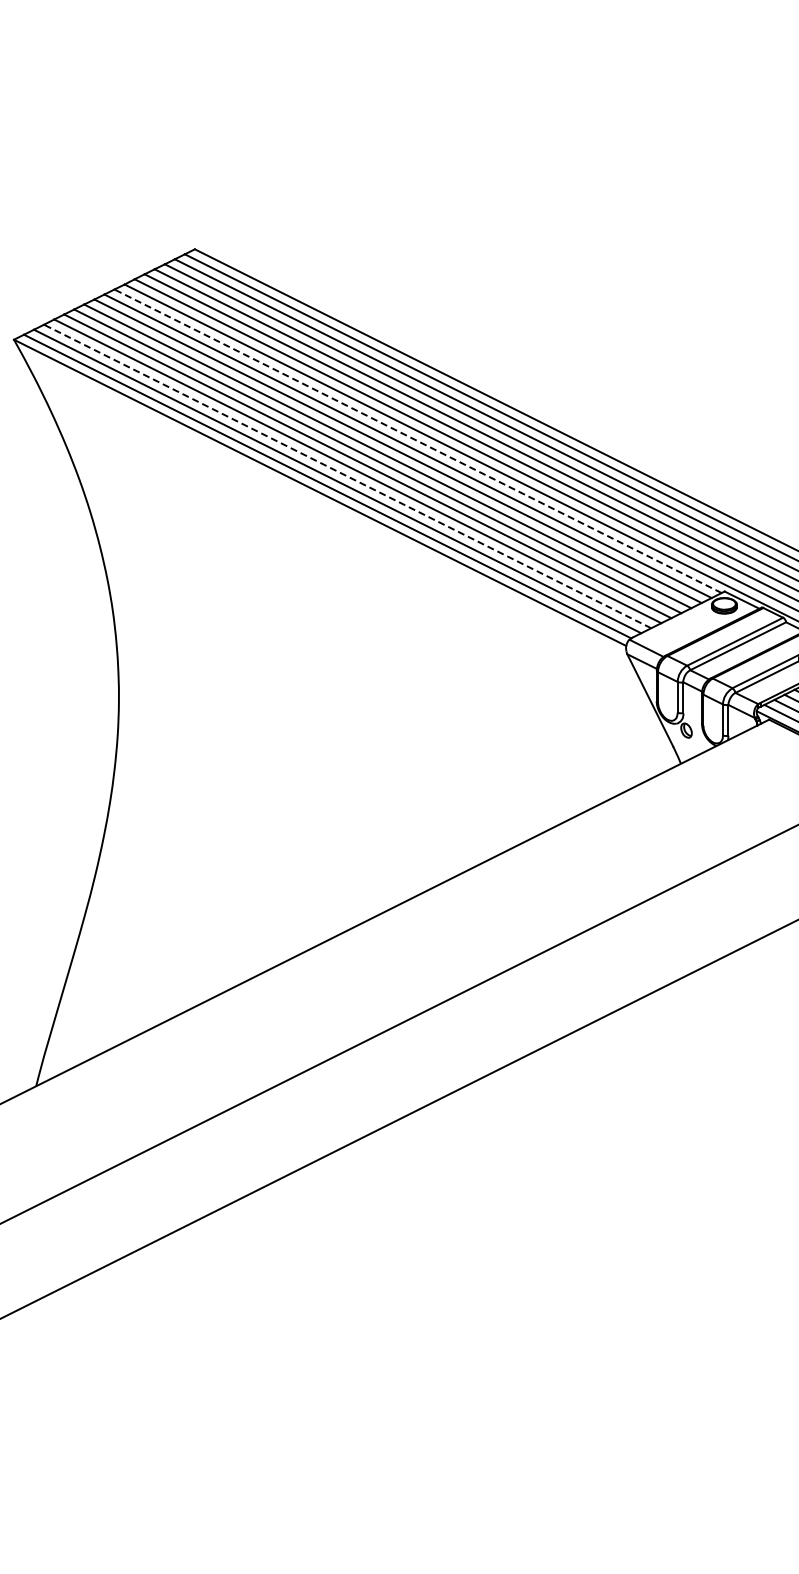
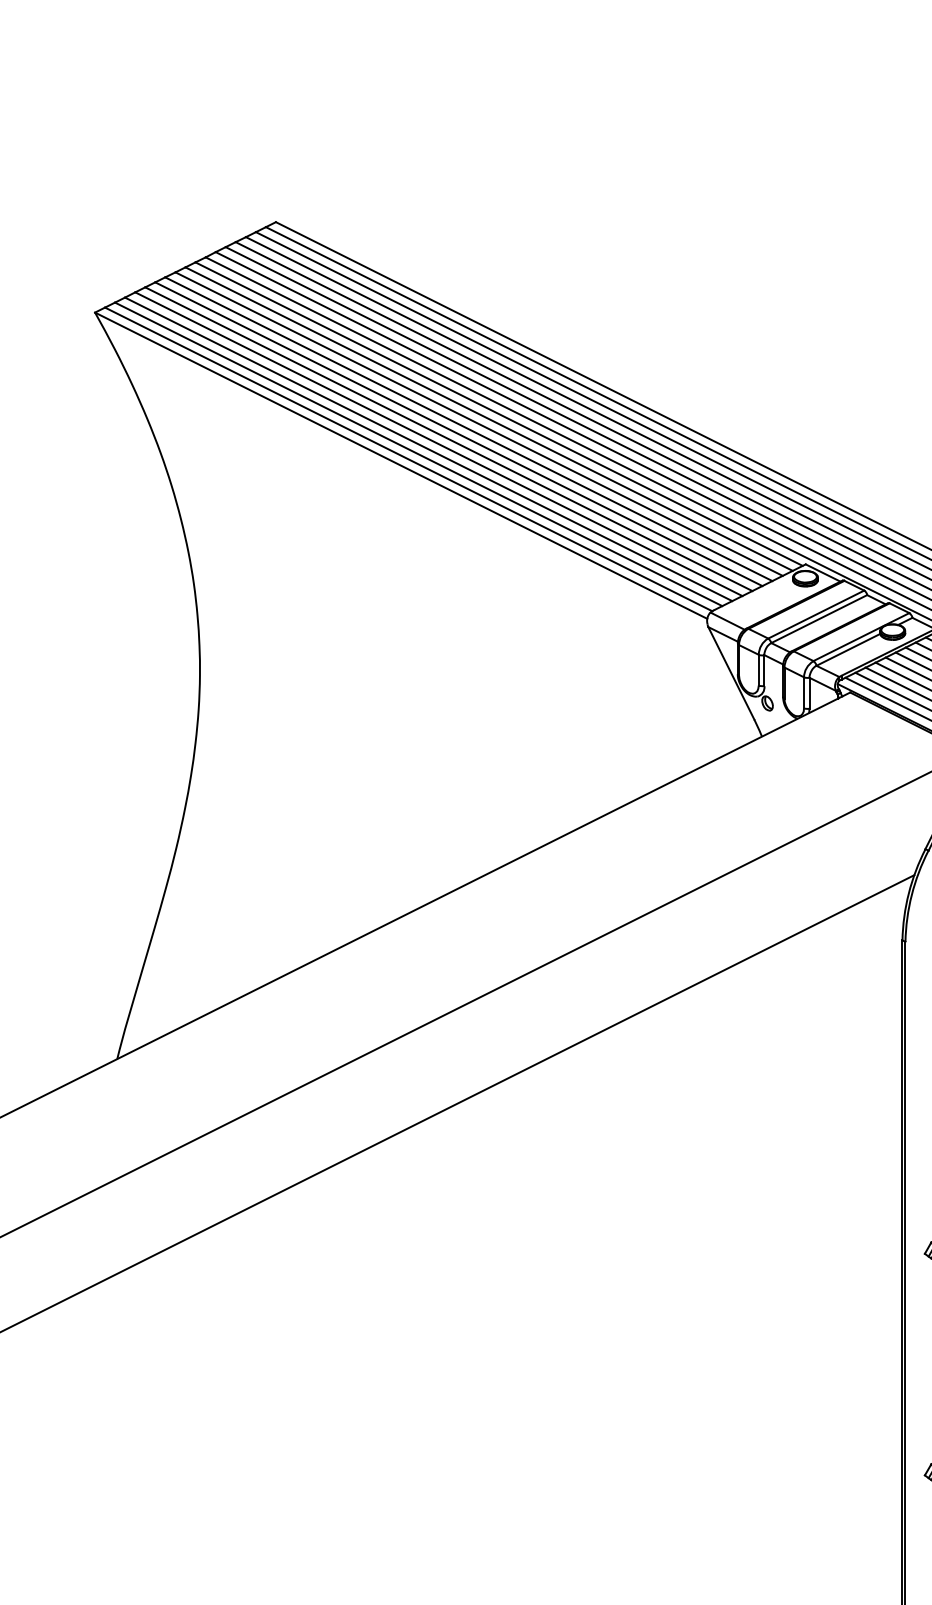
line: (417, 440) -> (498, 413), dashed -> solid
line: (347, 476) -> (428, 449), dashed -> solid

